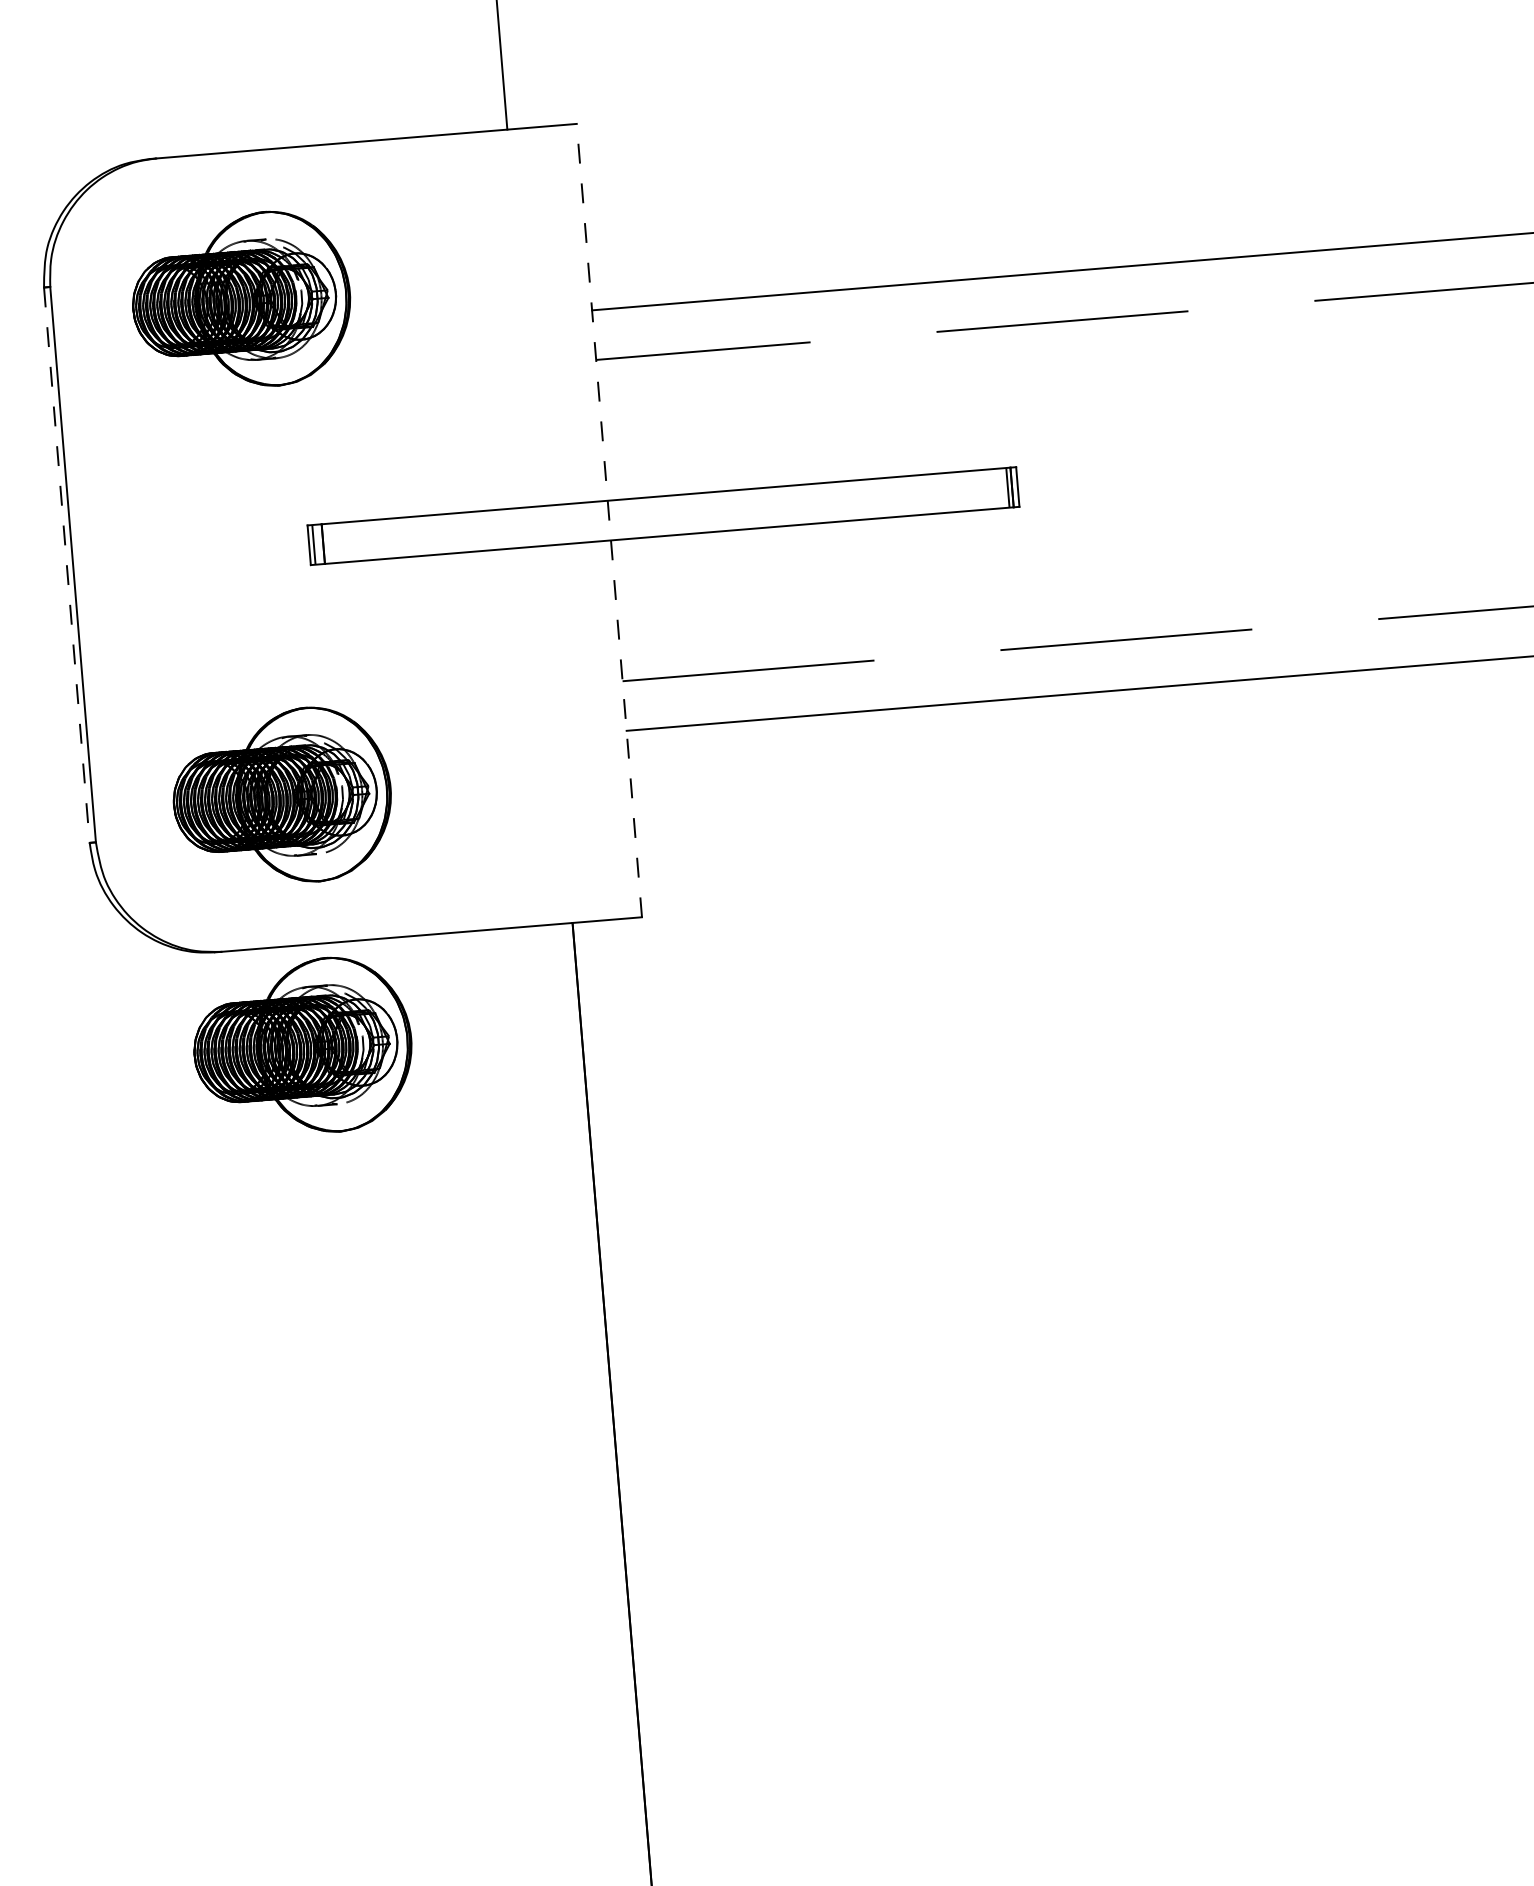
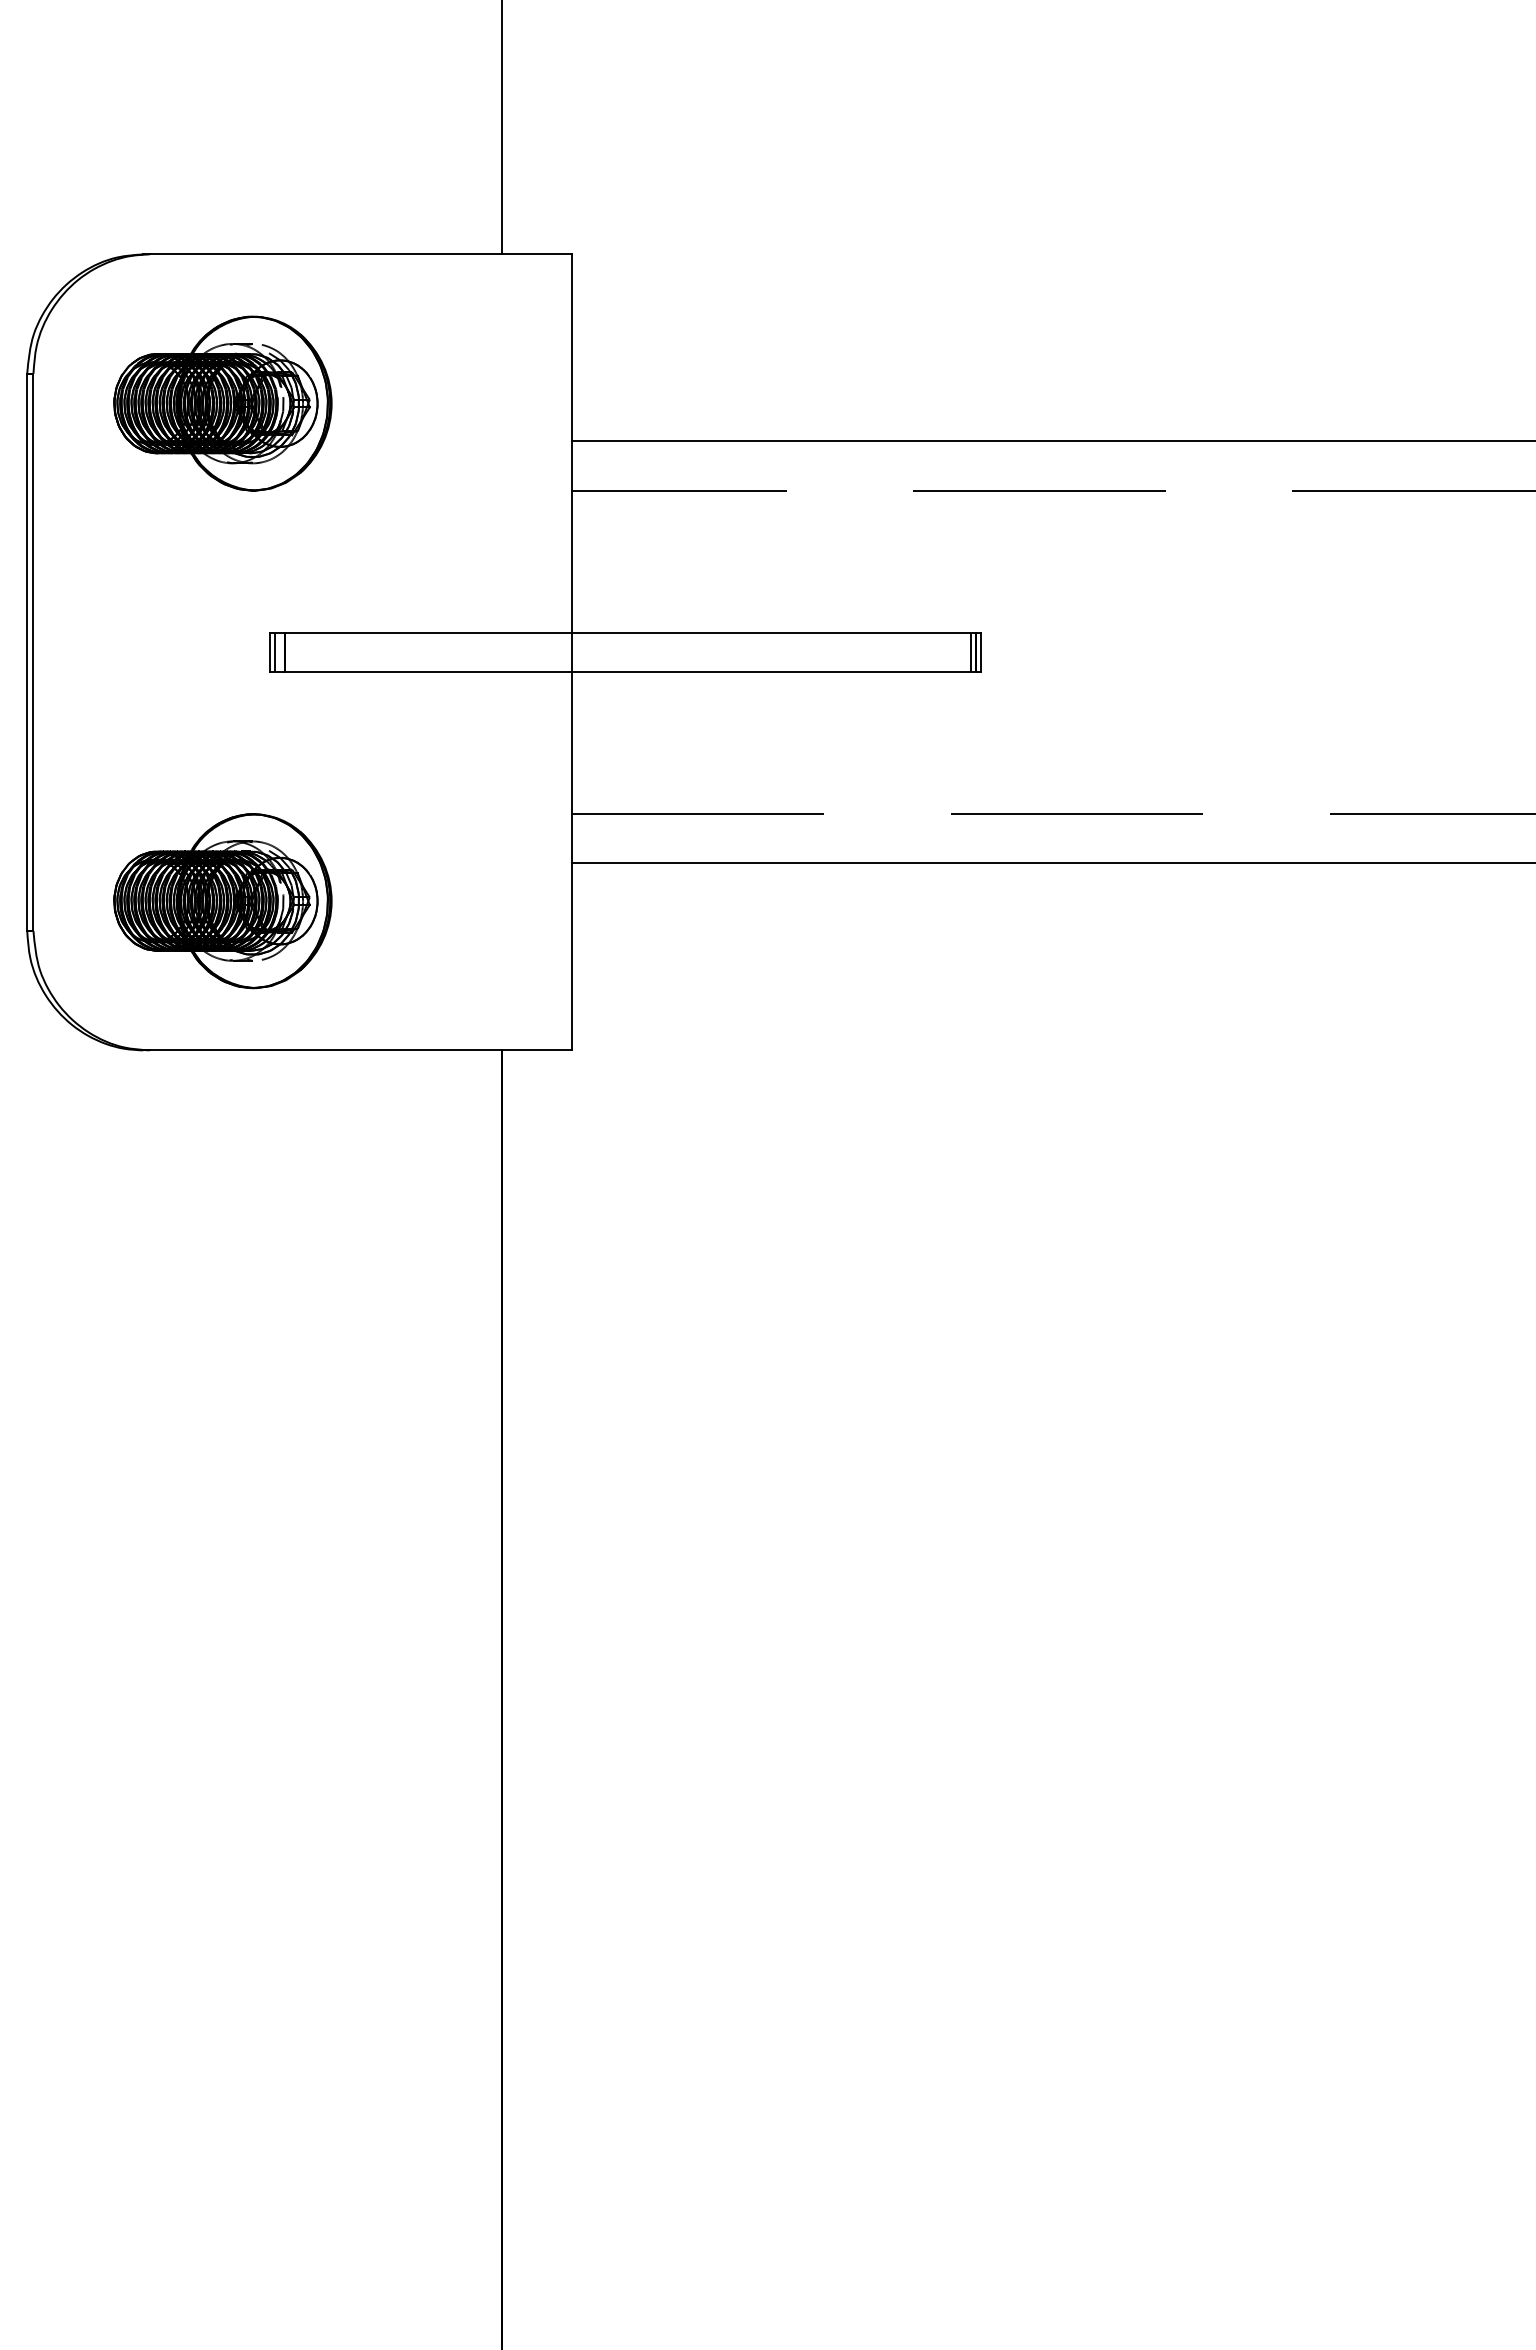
line: (609, 519) -> (571, 651), dashed -> solid
line: (67, 565) -> (27, 652), dashed -> solid
part: (302, 1047) -> (222, 1152), removed

